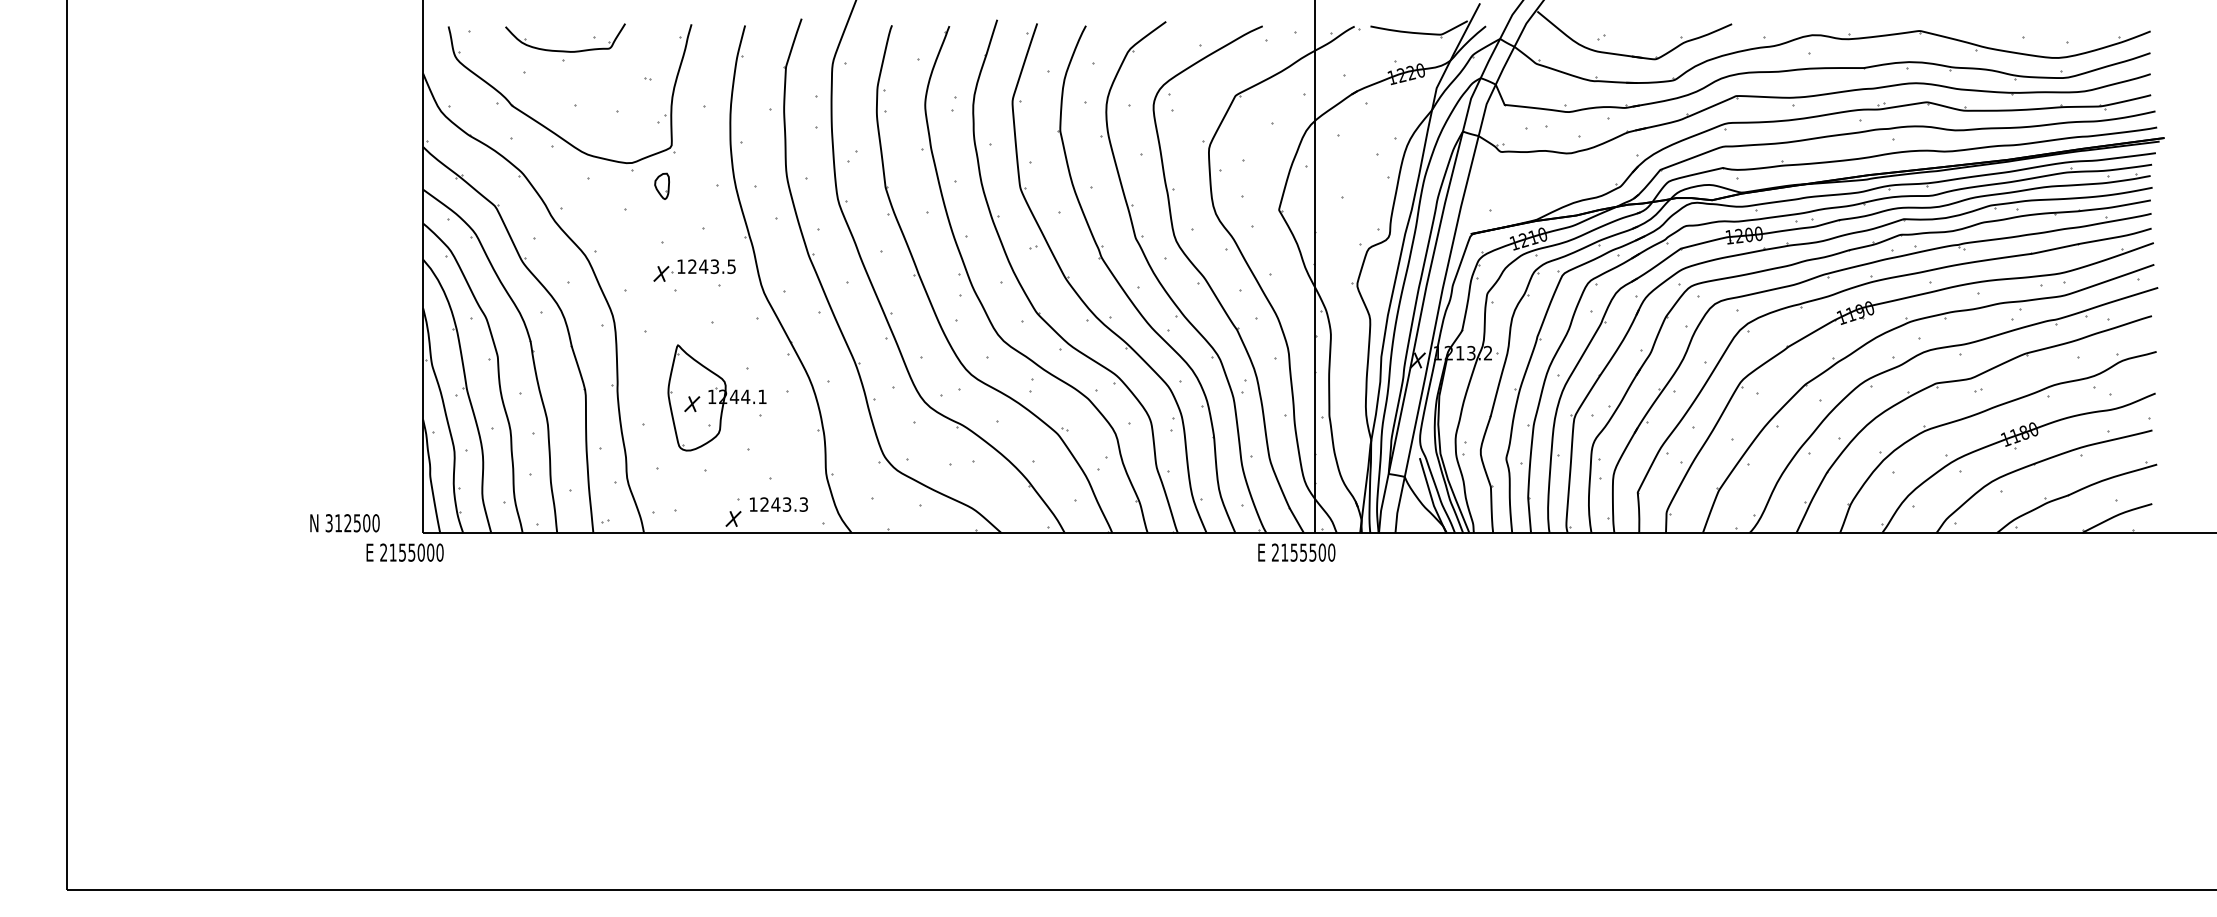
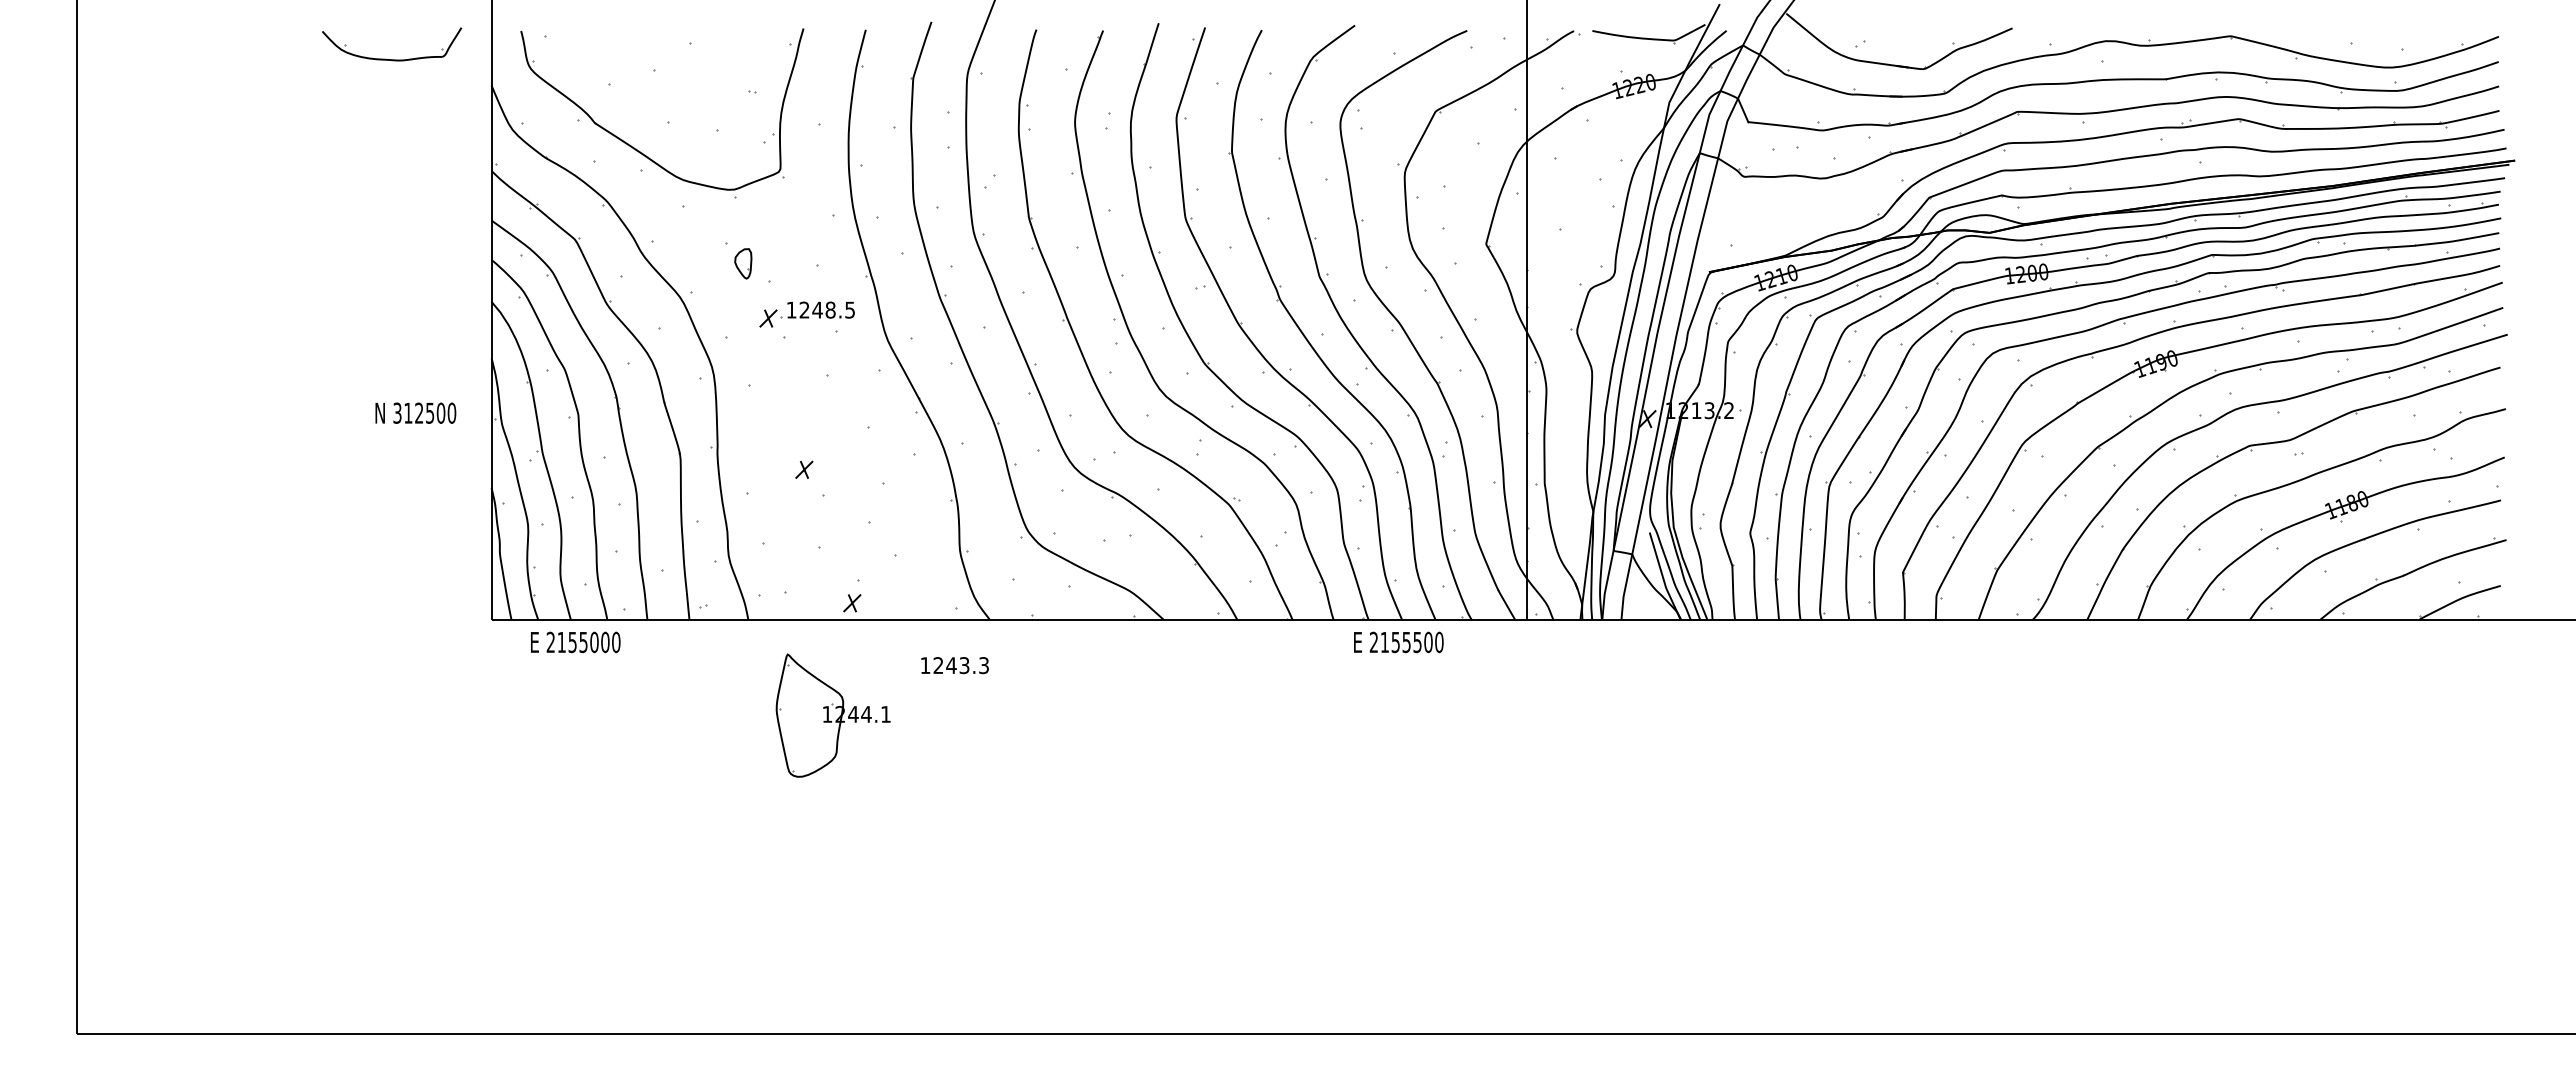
part: (565, 51) -> (392, 59), moved
part: (662, 186) -> (743, 263), moved
text: (714, 266) -> (830, 309), 1243.5 -> 1248.5
part: (716, 397) -> (832, 715), moved
text: (778, 504) -> (954, 665), moved
text: (344, 522) -> (415, 412), moved
text: (404, 552) -> (575, 642), moved
text: (1296, 552) -> (1398, 642), moved

